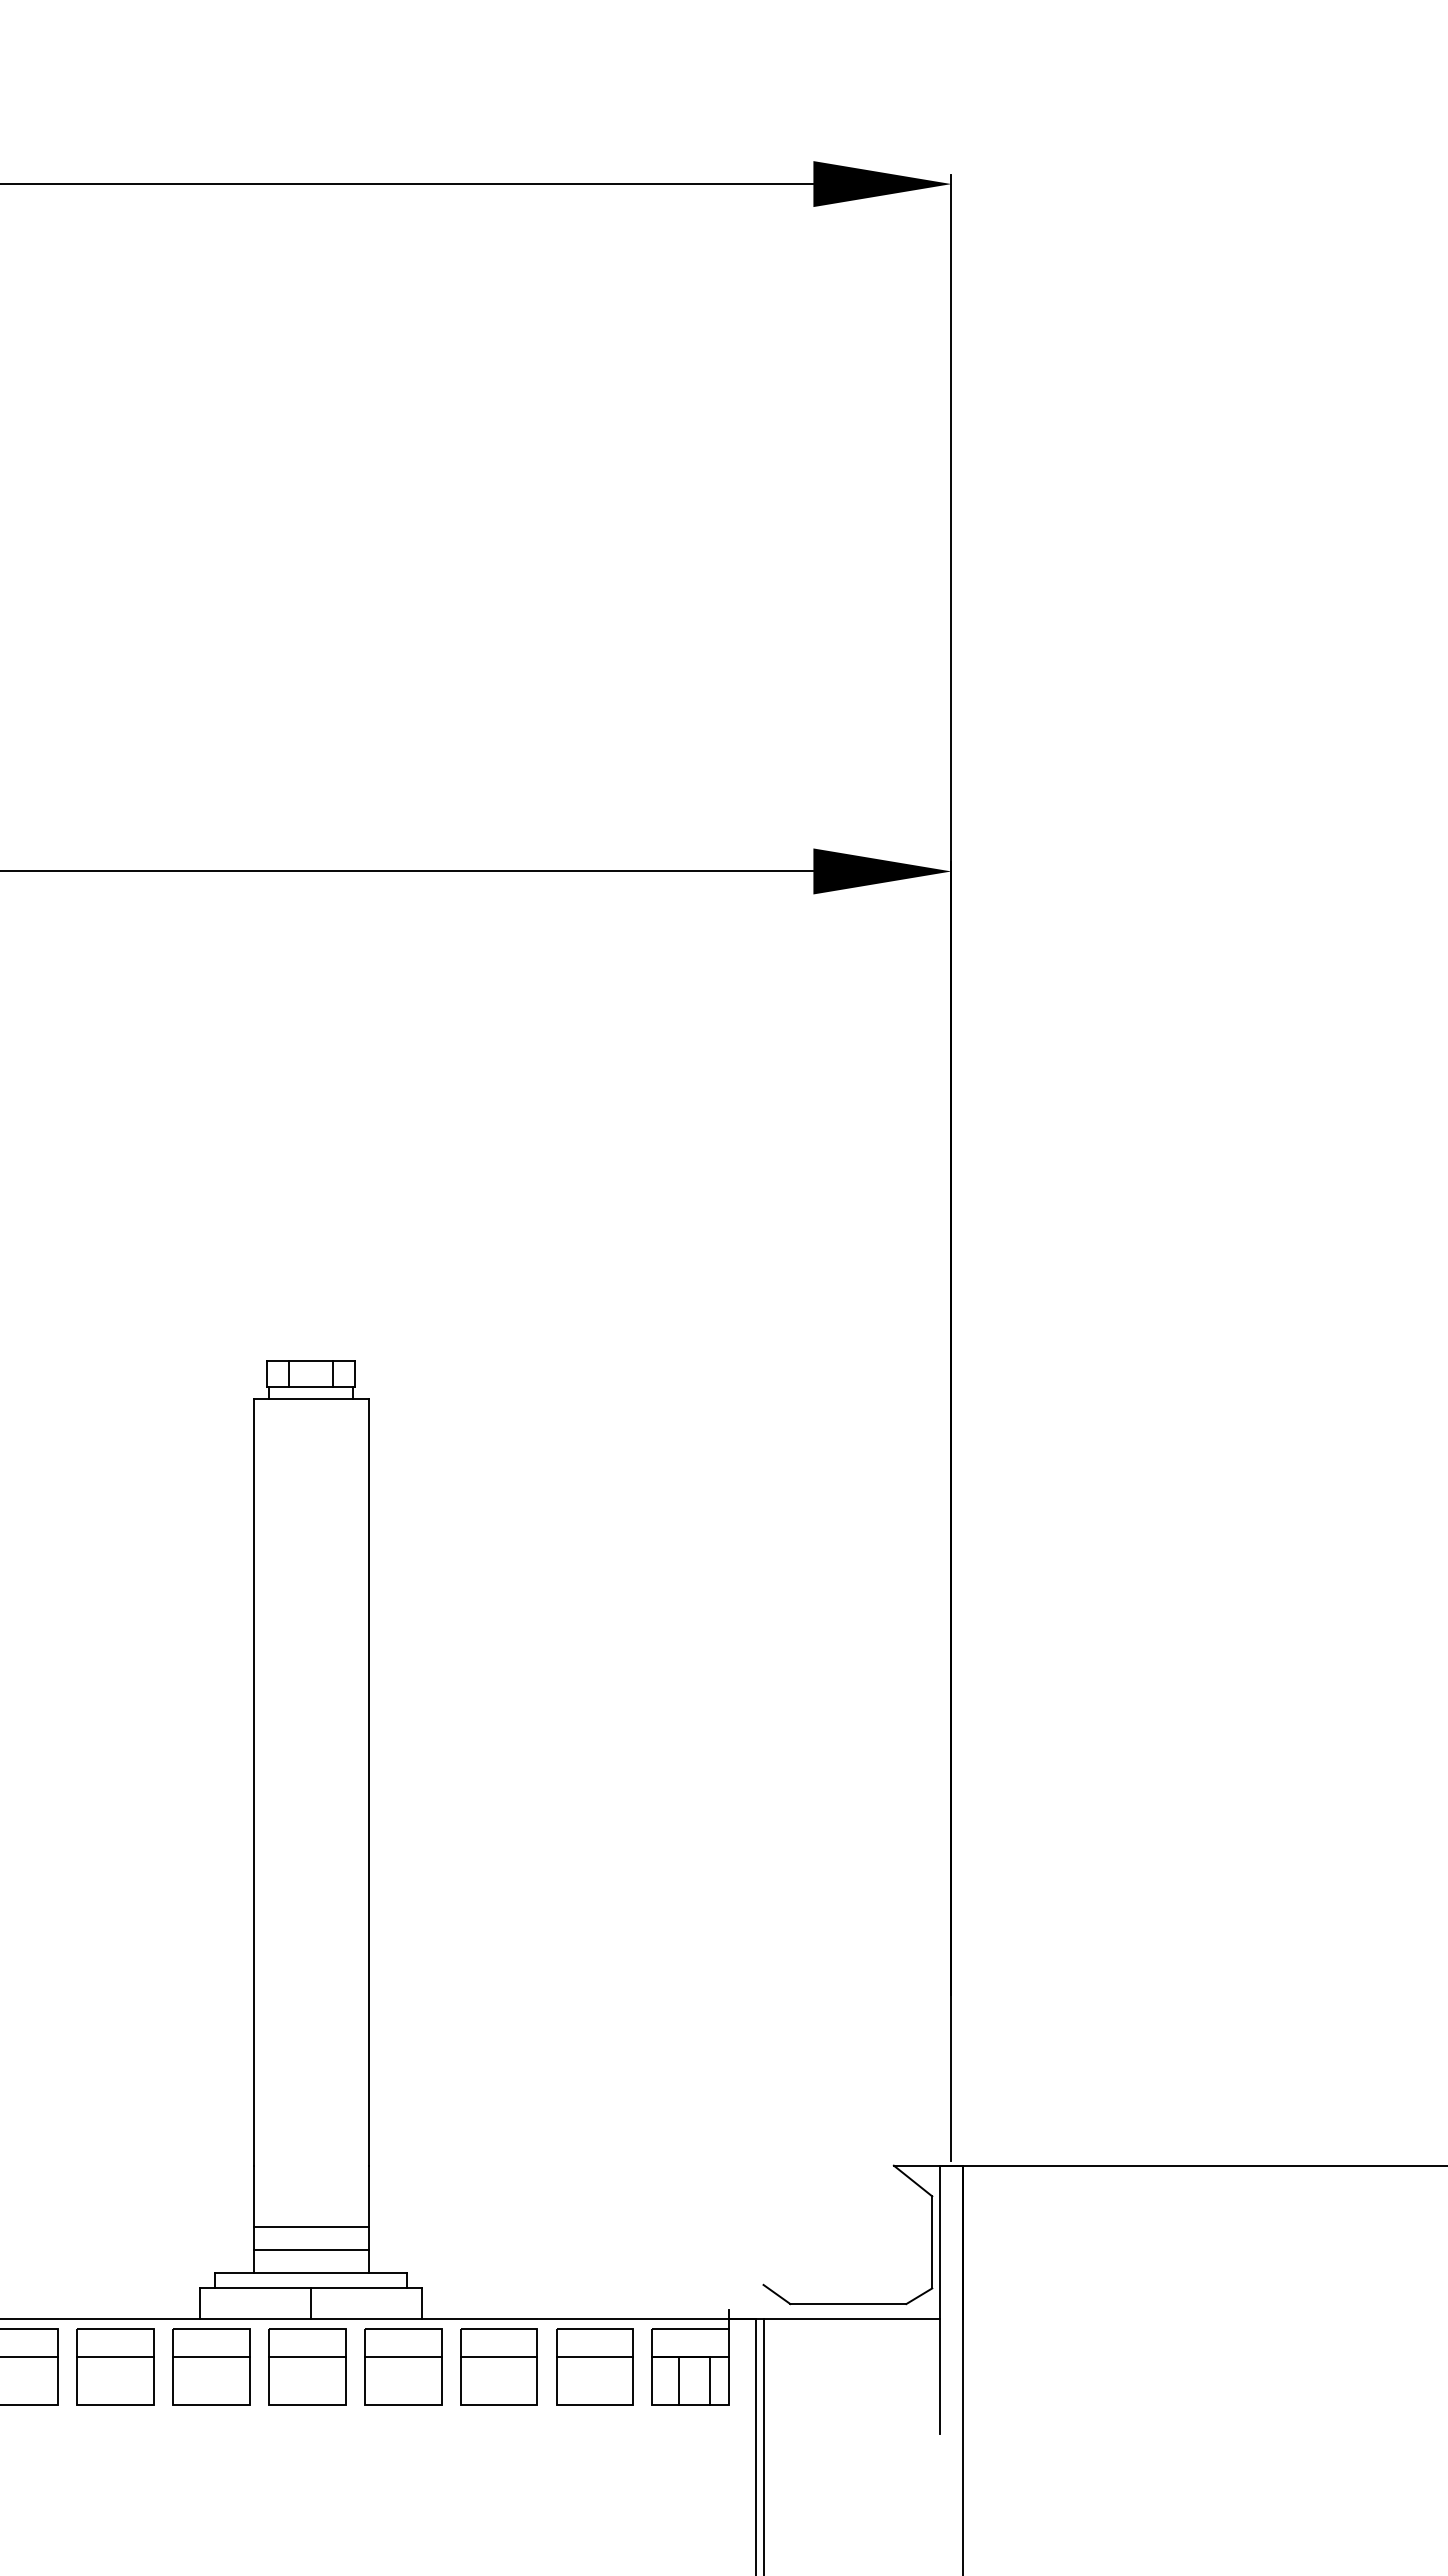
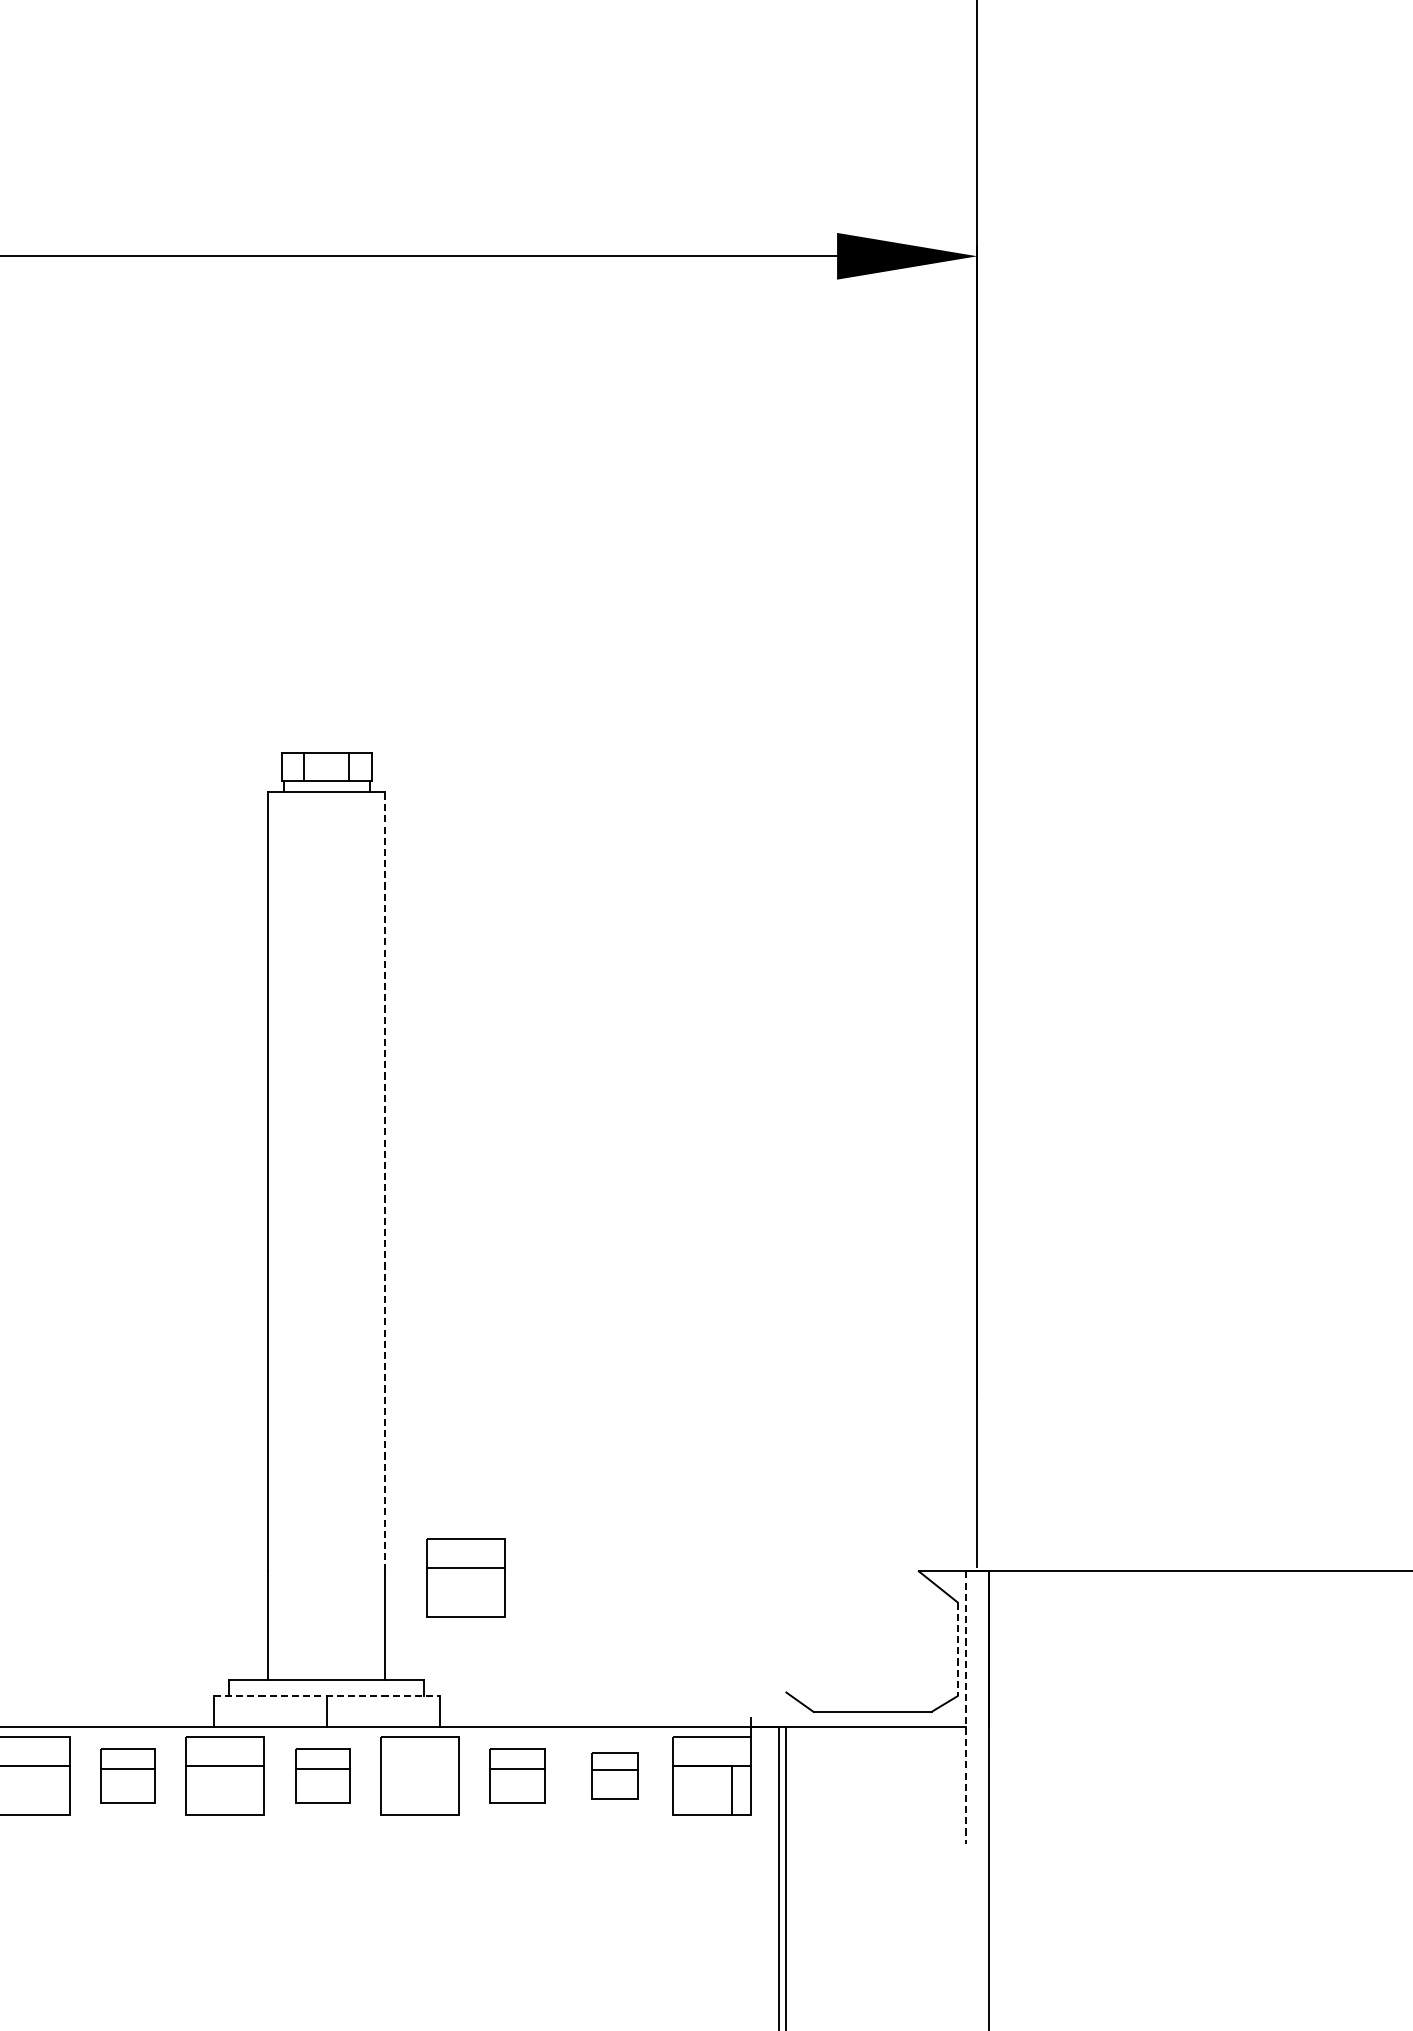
line: (368, 1781) -> (384, 1180), solid -> dashed
part: (448, 2171) -> (466, 1577), added
line: (310, 2227) -> (326, 1634), removed
line: (932, 2242) -> (958, 1649), solid -> dashed
line: (310, 2250) -> (326, 1657), removed
line: (311, 2288) -> (327, 1696), solid -> dashed
line: (939, 2300) -> (965, 1708), solid -> dashed
line: (402, 2357) -> (419, 1766), removed
part: (115, 2366) -> (127, 1775), size x0.7
part: (307, 2366) -> (322, 1775), size x0.7
part: (498, 2366) -> (517, 1775), size x0.7
part: (594, 2366) -> (614, 1775), size x0.6
line: (679, 2381) -> (700, 1790), removed

